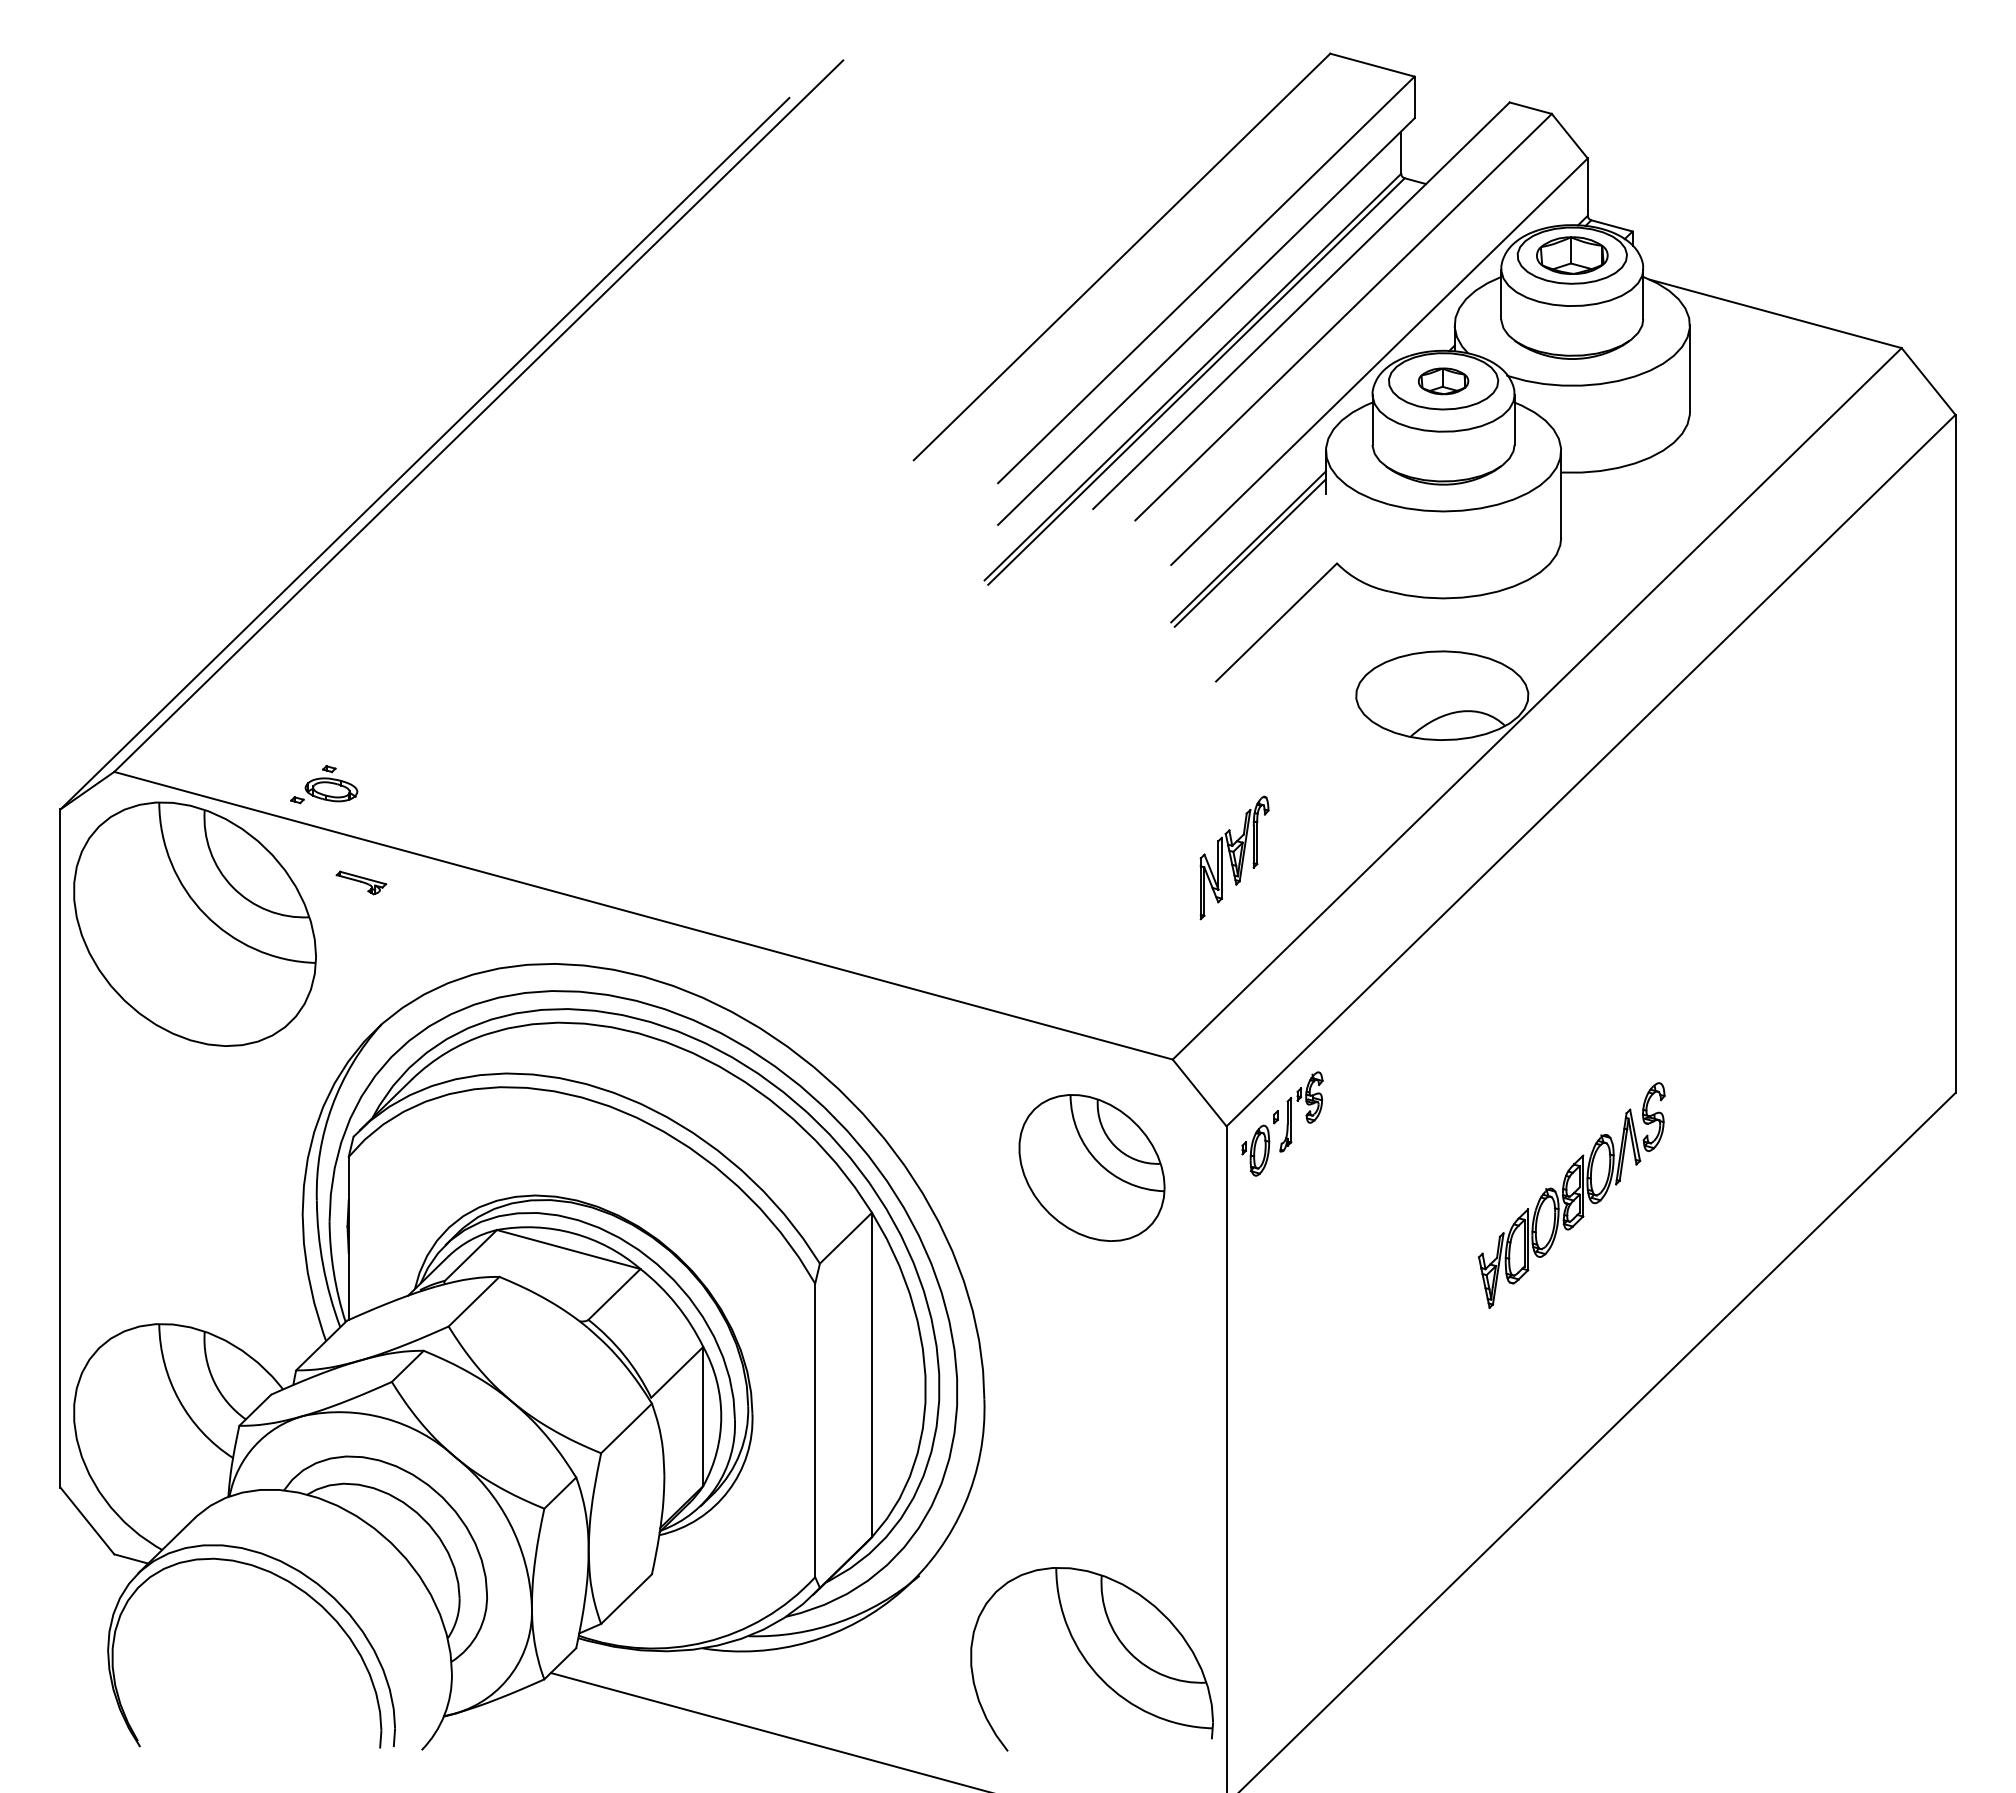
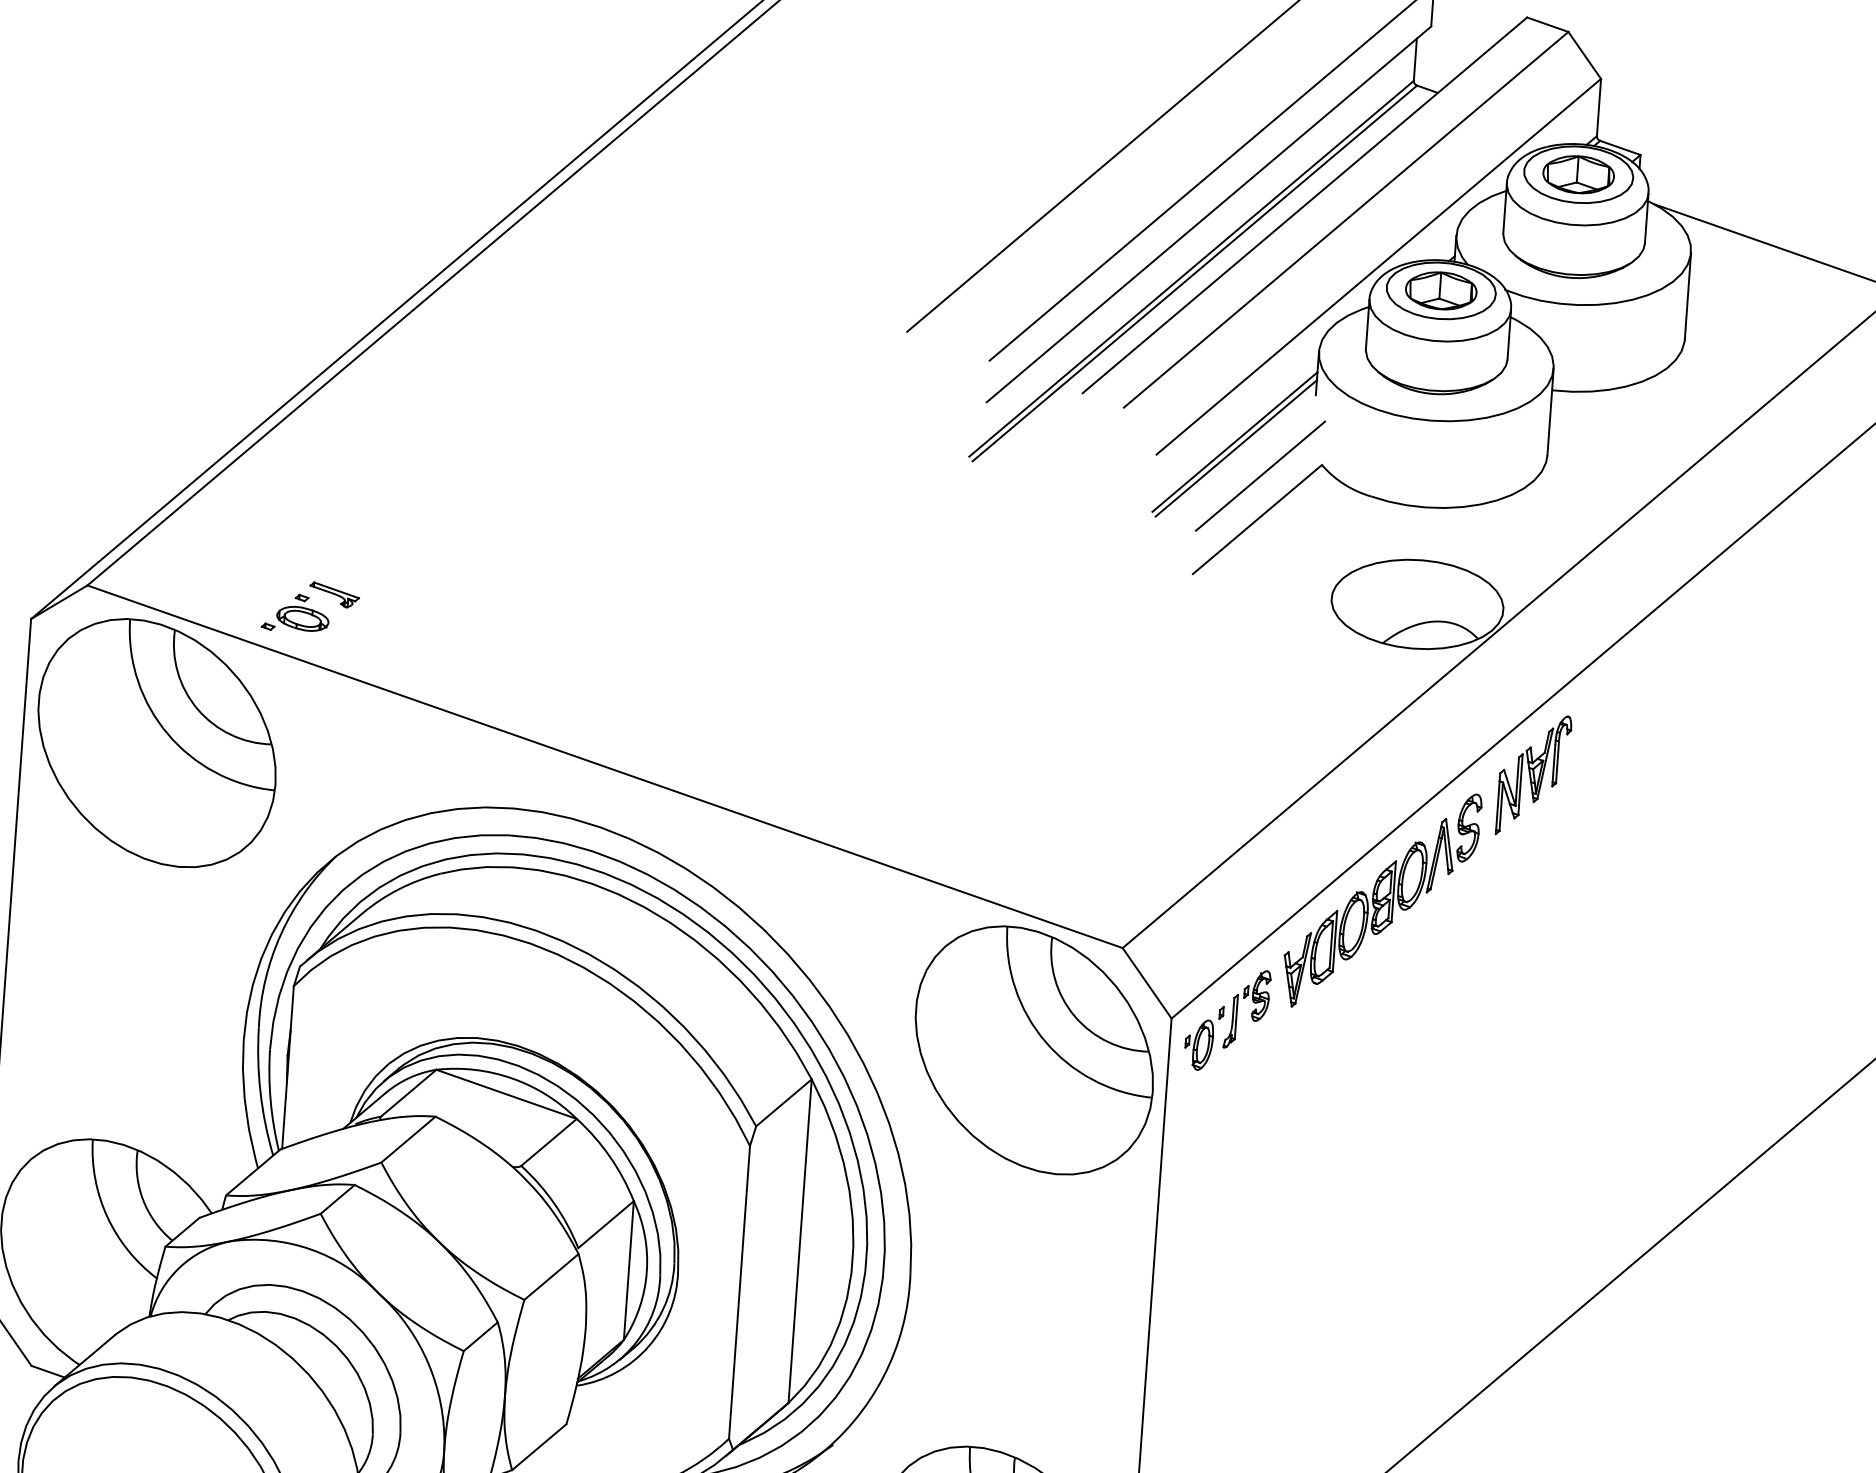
part: (1443, 381) -> (1441, 291), size x1.43
line: (1276, 579) -> (1260, 476), added
part: (1234, 857) -> (1533, 774), moved
part: (360, 882) -> (333, 594), moved
part: (1091, 1167) -> (1033, 1049), size x1.67
part: (1571, 1195) -> (1381, 900), moved

